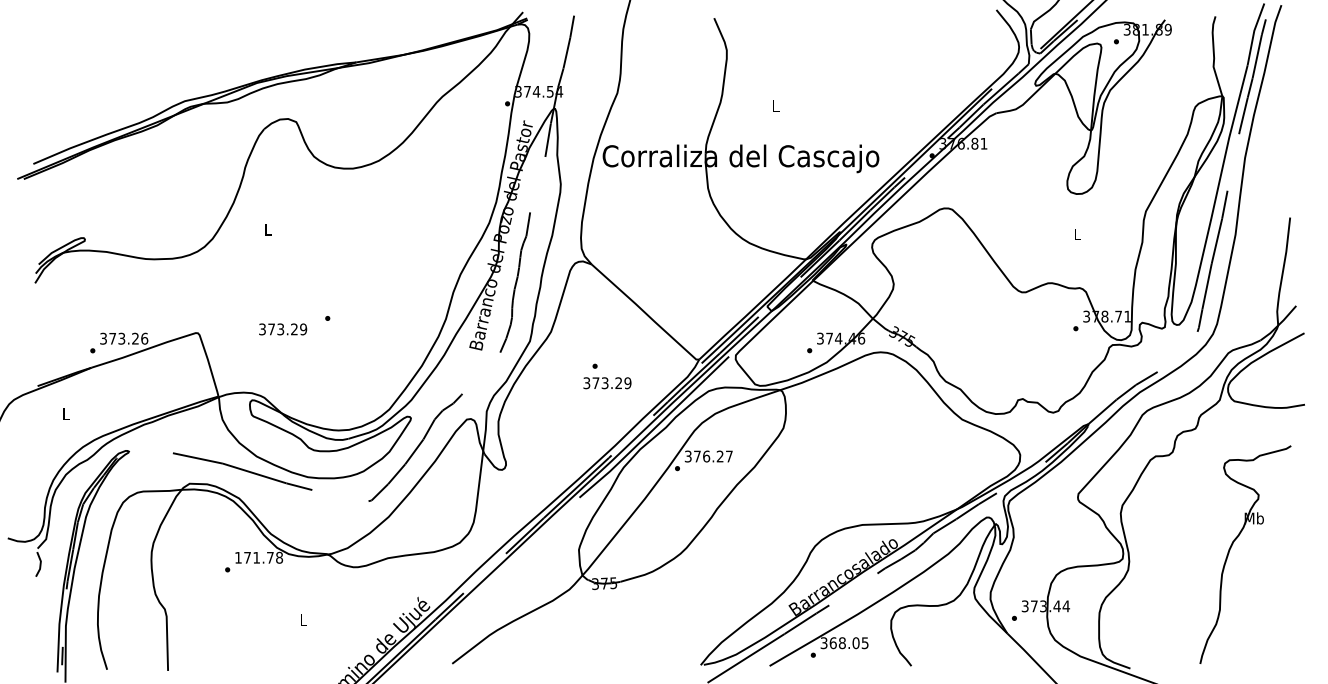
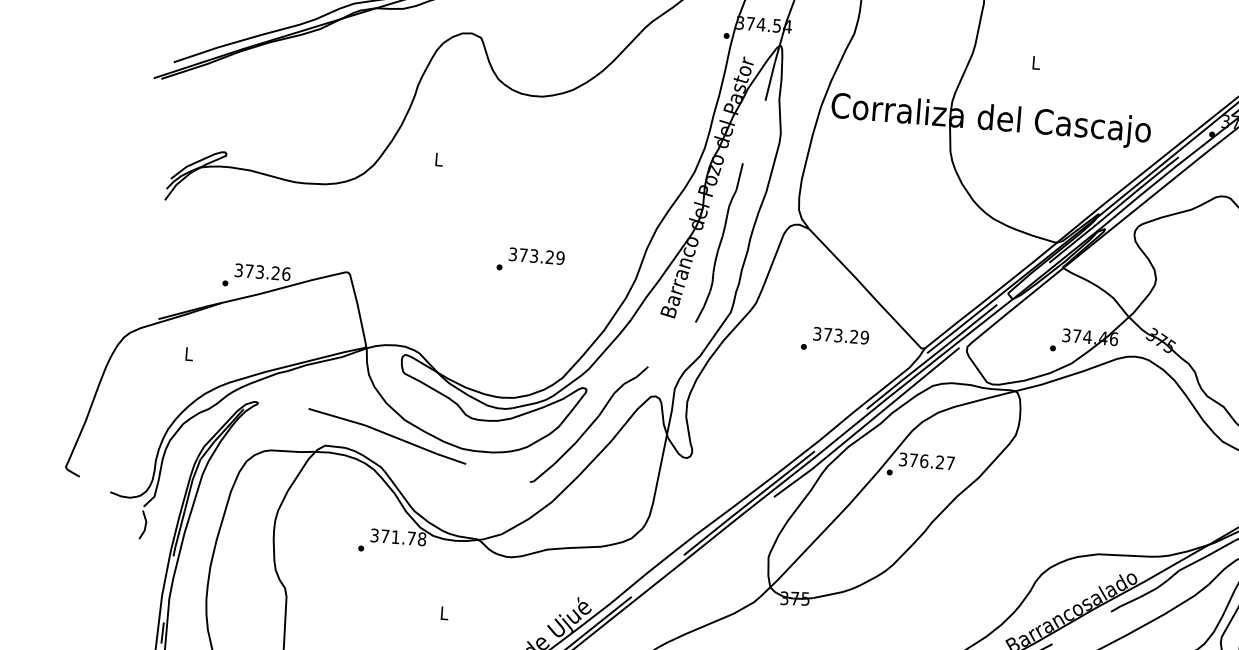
text: (283, 329) -> (537, 256), moved
text: (607, 383) -> (841, 336), moved
text: (238, 557) -> (374, 535), 171.78 -> 371.78

